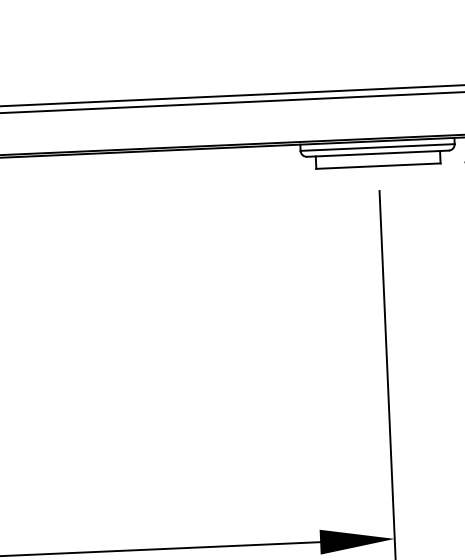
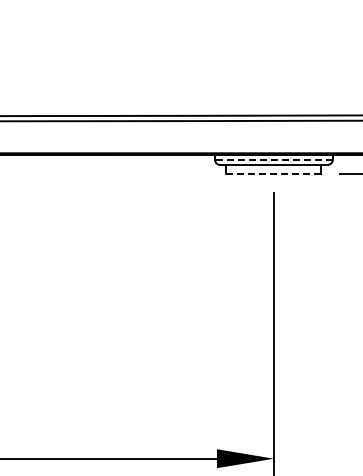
line: (377, 148) -> (273, 160), solid -> dashed
line: (377, 166) -> (273, 174), solid -> dashed

